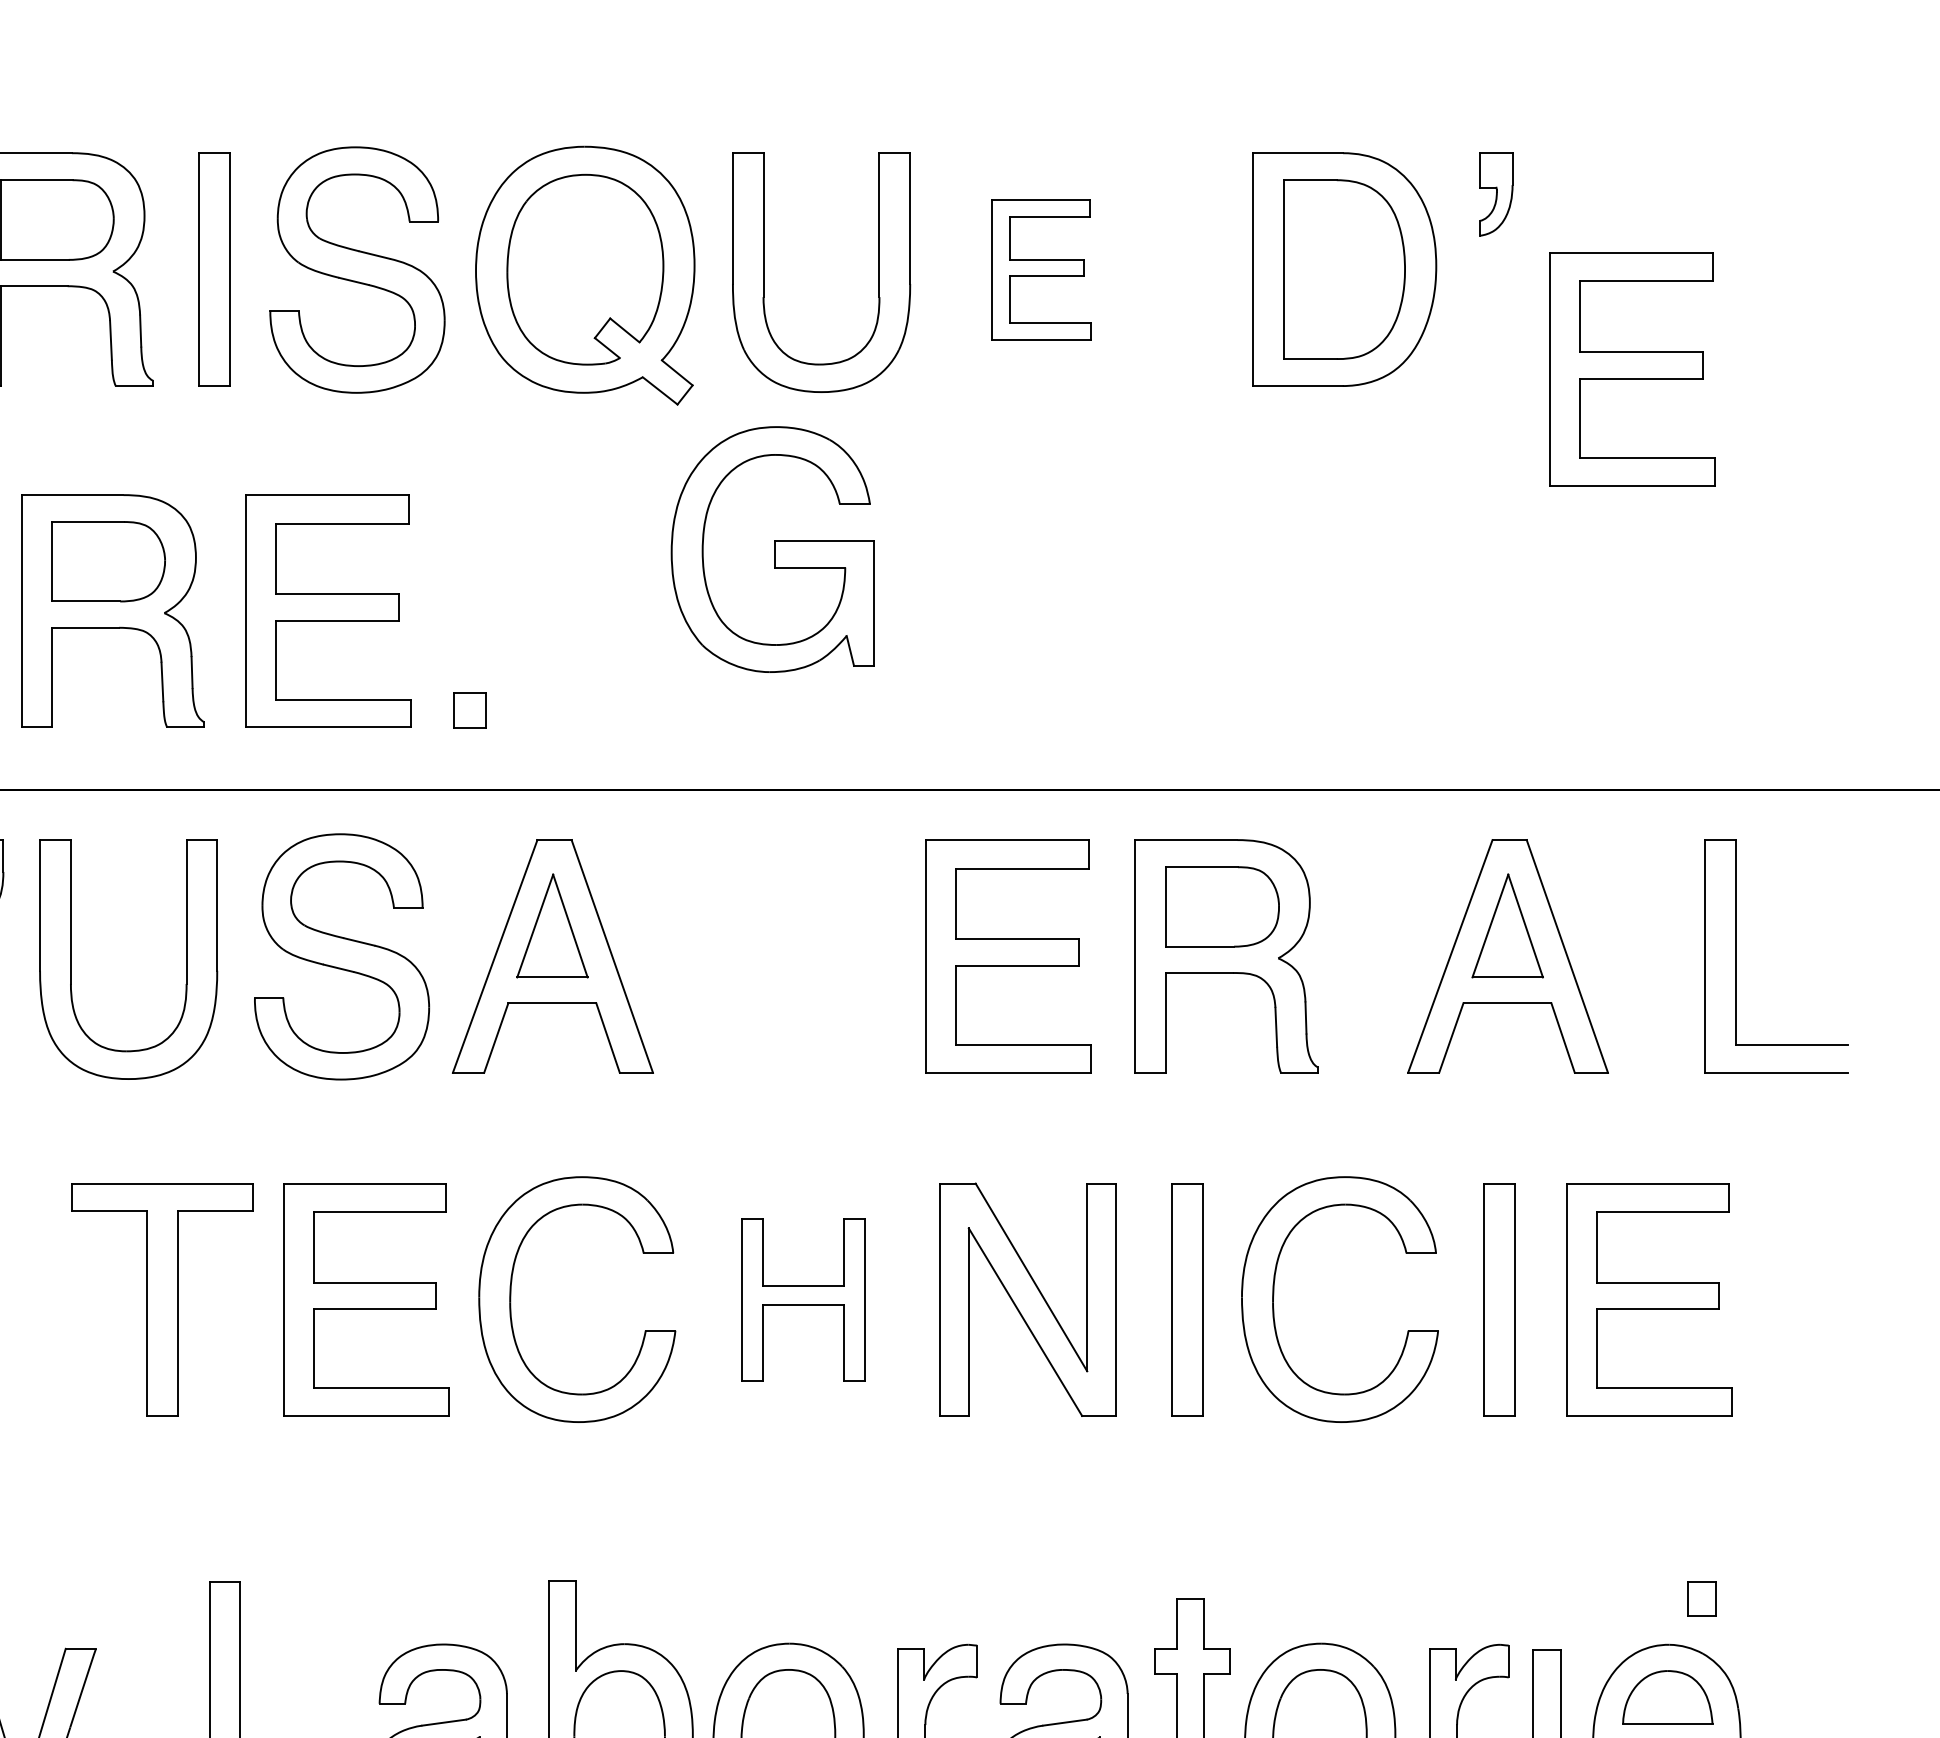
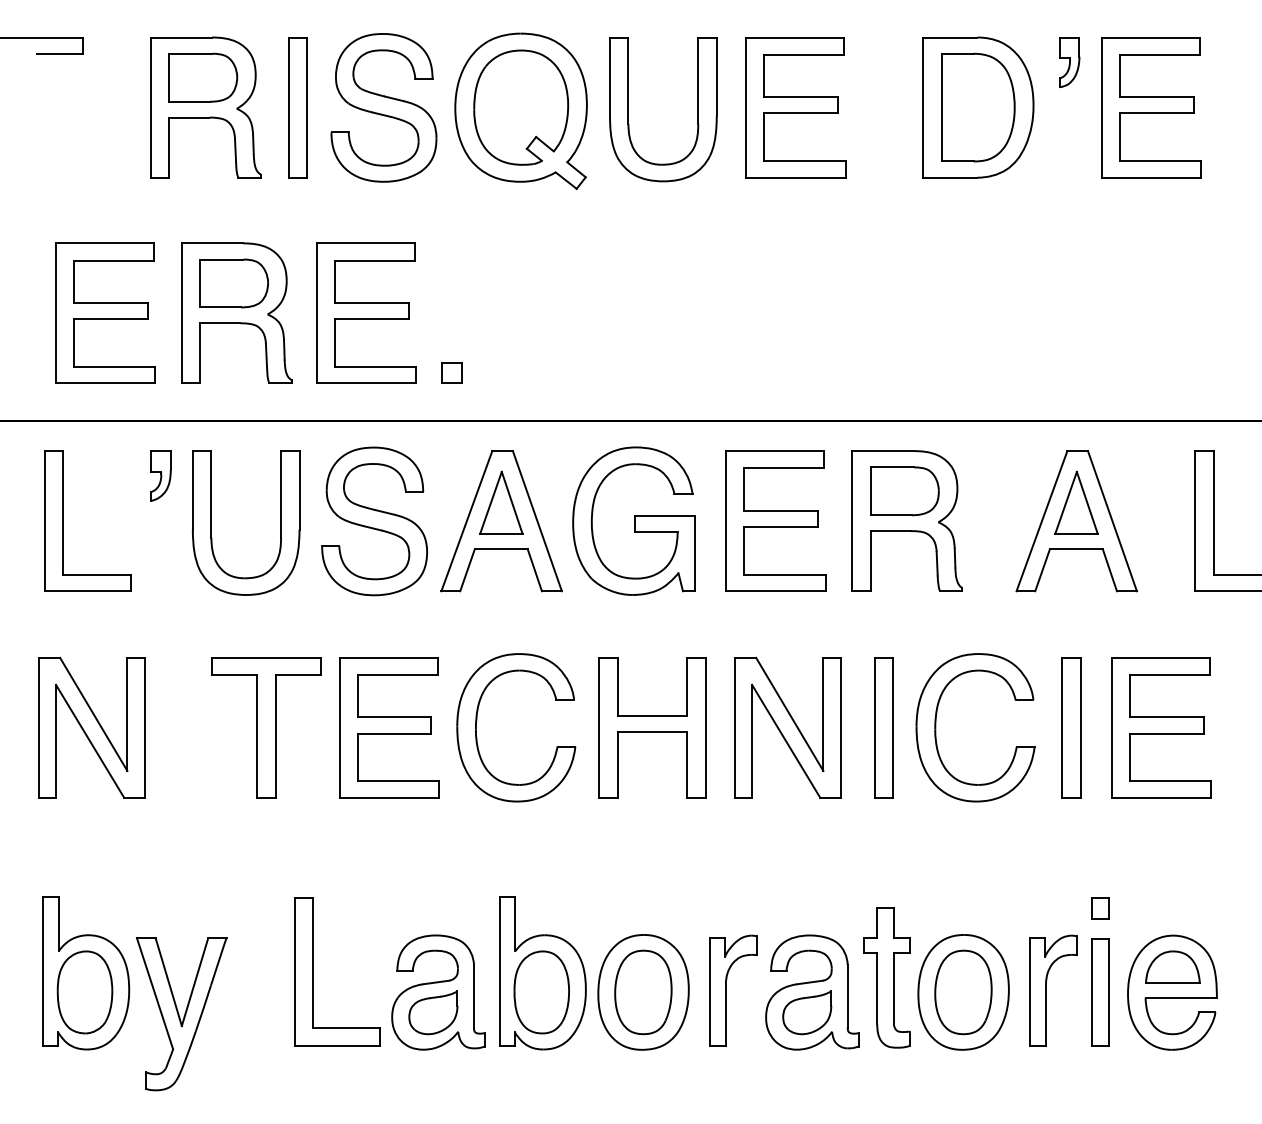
part: (1040, 269) -> (795, 107), size x1.67
part: (1632, 369) -> (1151, 107), moved
part: (771, 548) -> (633, 520), moved
part: (803, 1299) -> (652, 727), size x1.43
part: (1701, 1599) -> (1100, 908), moved

